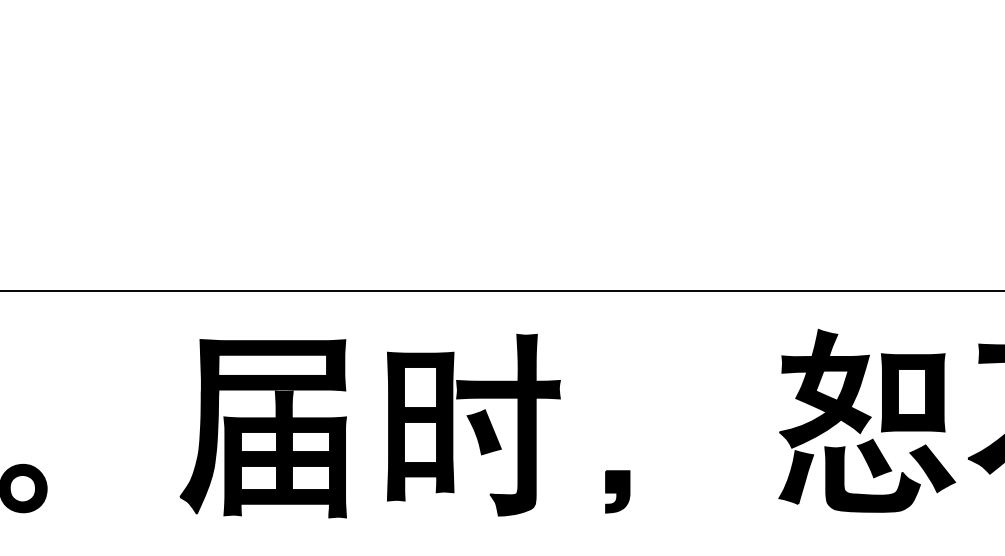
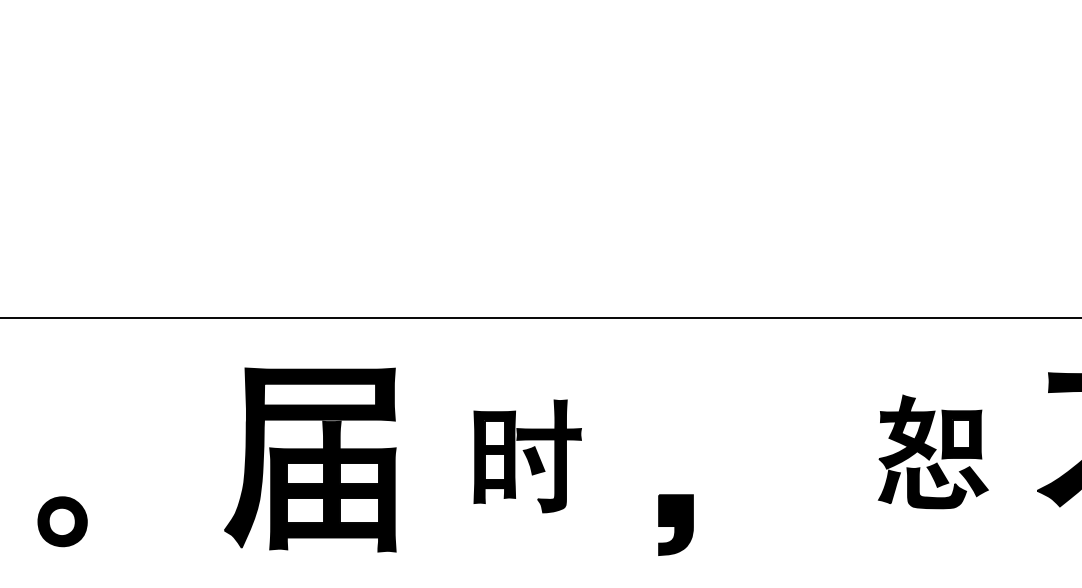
part: (867, 420) -> (933, 451), size x0.6
part: (473, 425) -> (527, 456), size x0.6
part: (617, 492) -> (675, 525), size x1.4

